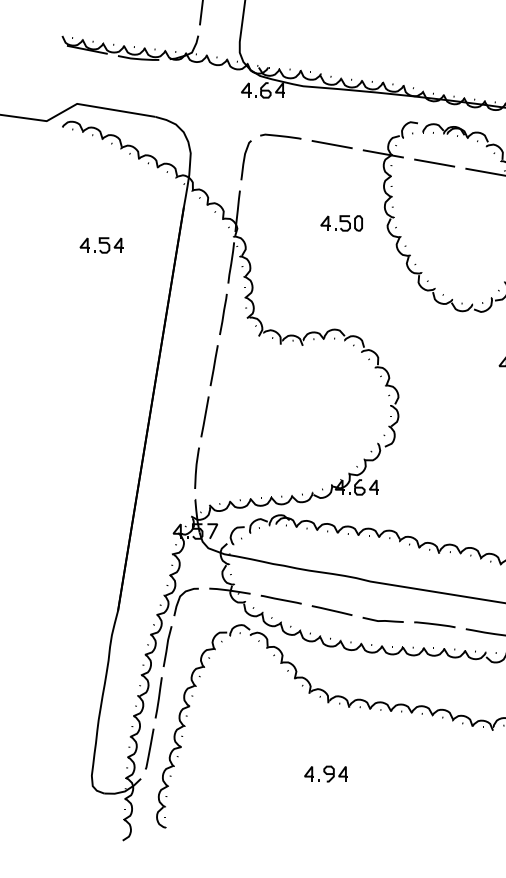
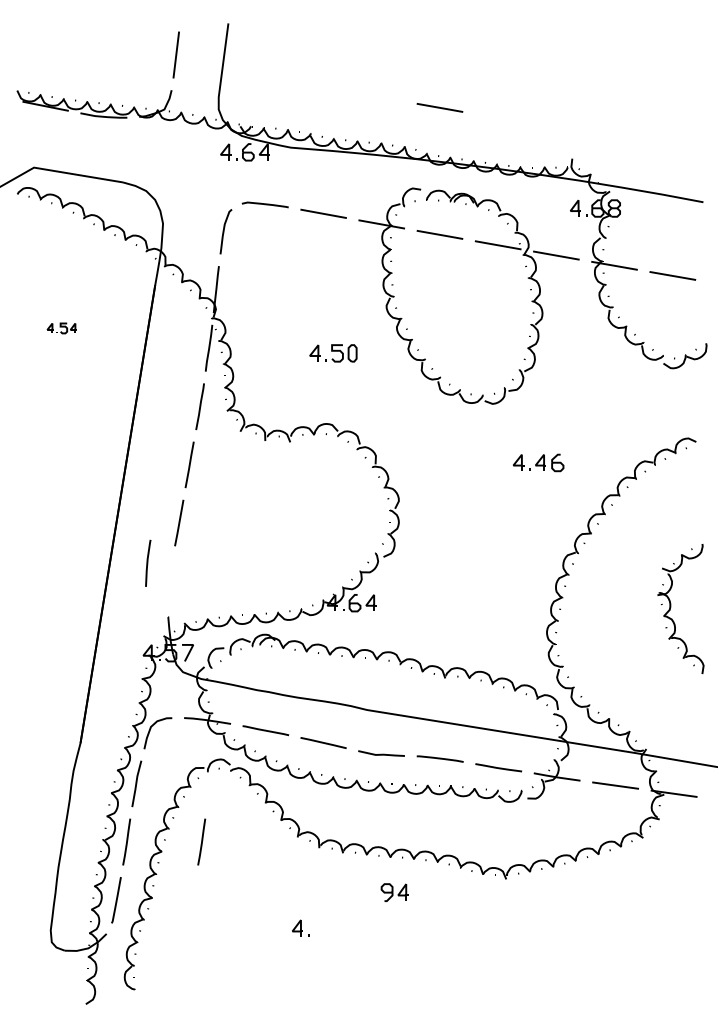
line: (434, 50) -> (439, 107), added
part: (341, 223) -> (333, 353), moved
part: (101, 245) -> (61, 328), size x0.6
line: (197, 467) -> (148, 562), moved
line: (224, 697) -> (201, 841), added
part: (335, 773) -> (394, 892), moved

